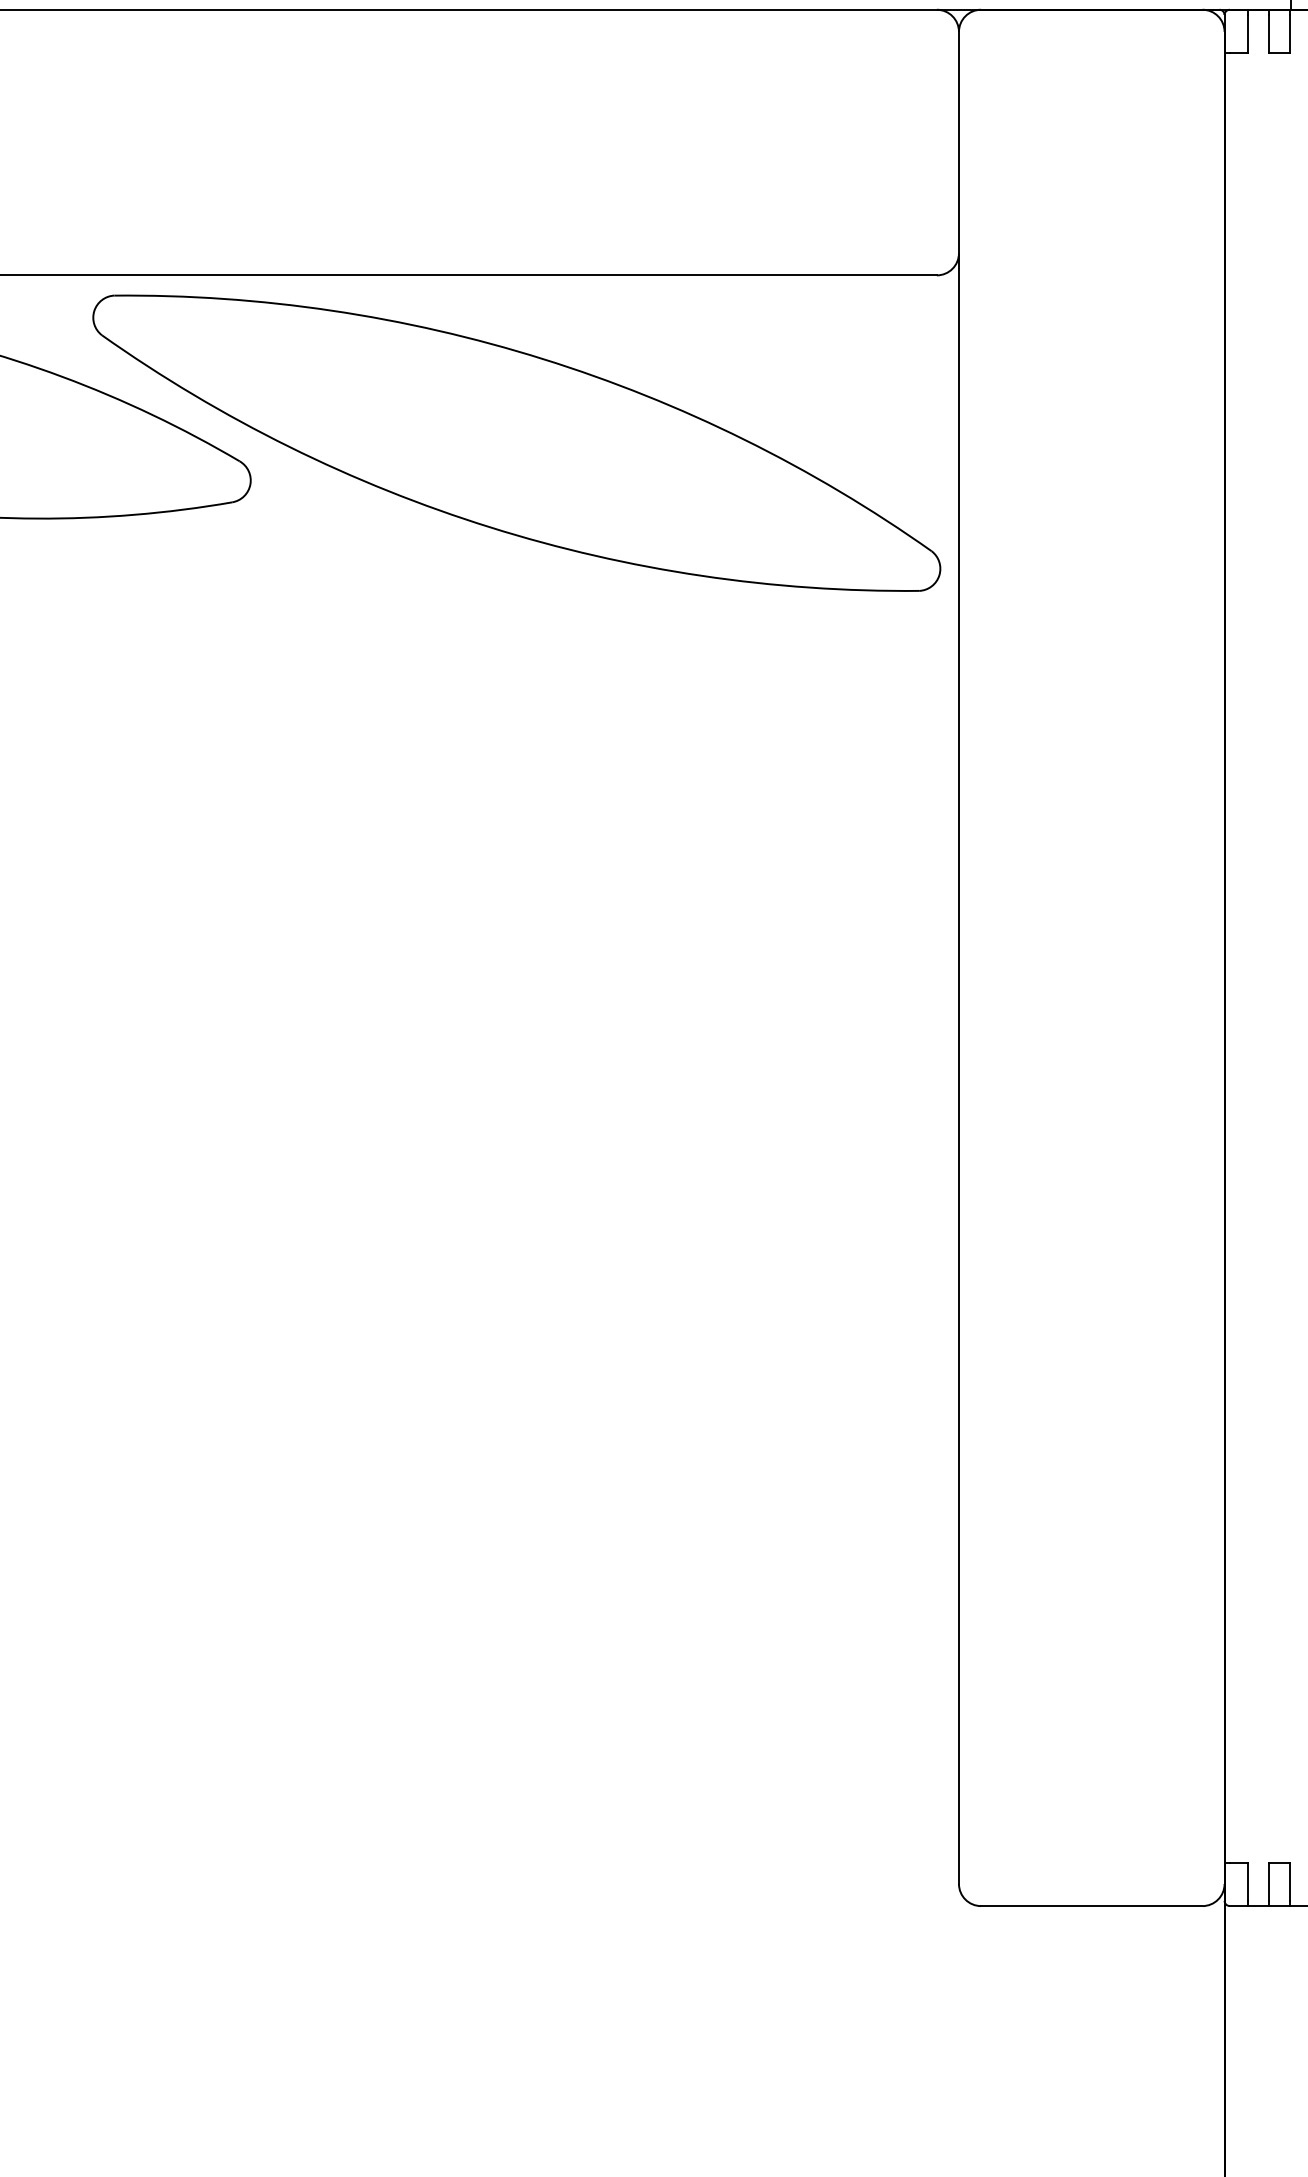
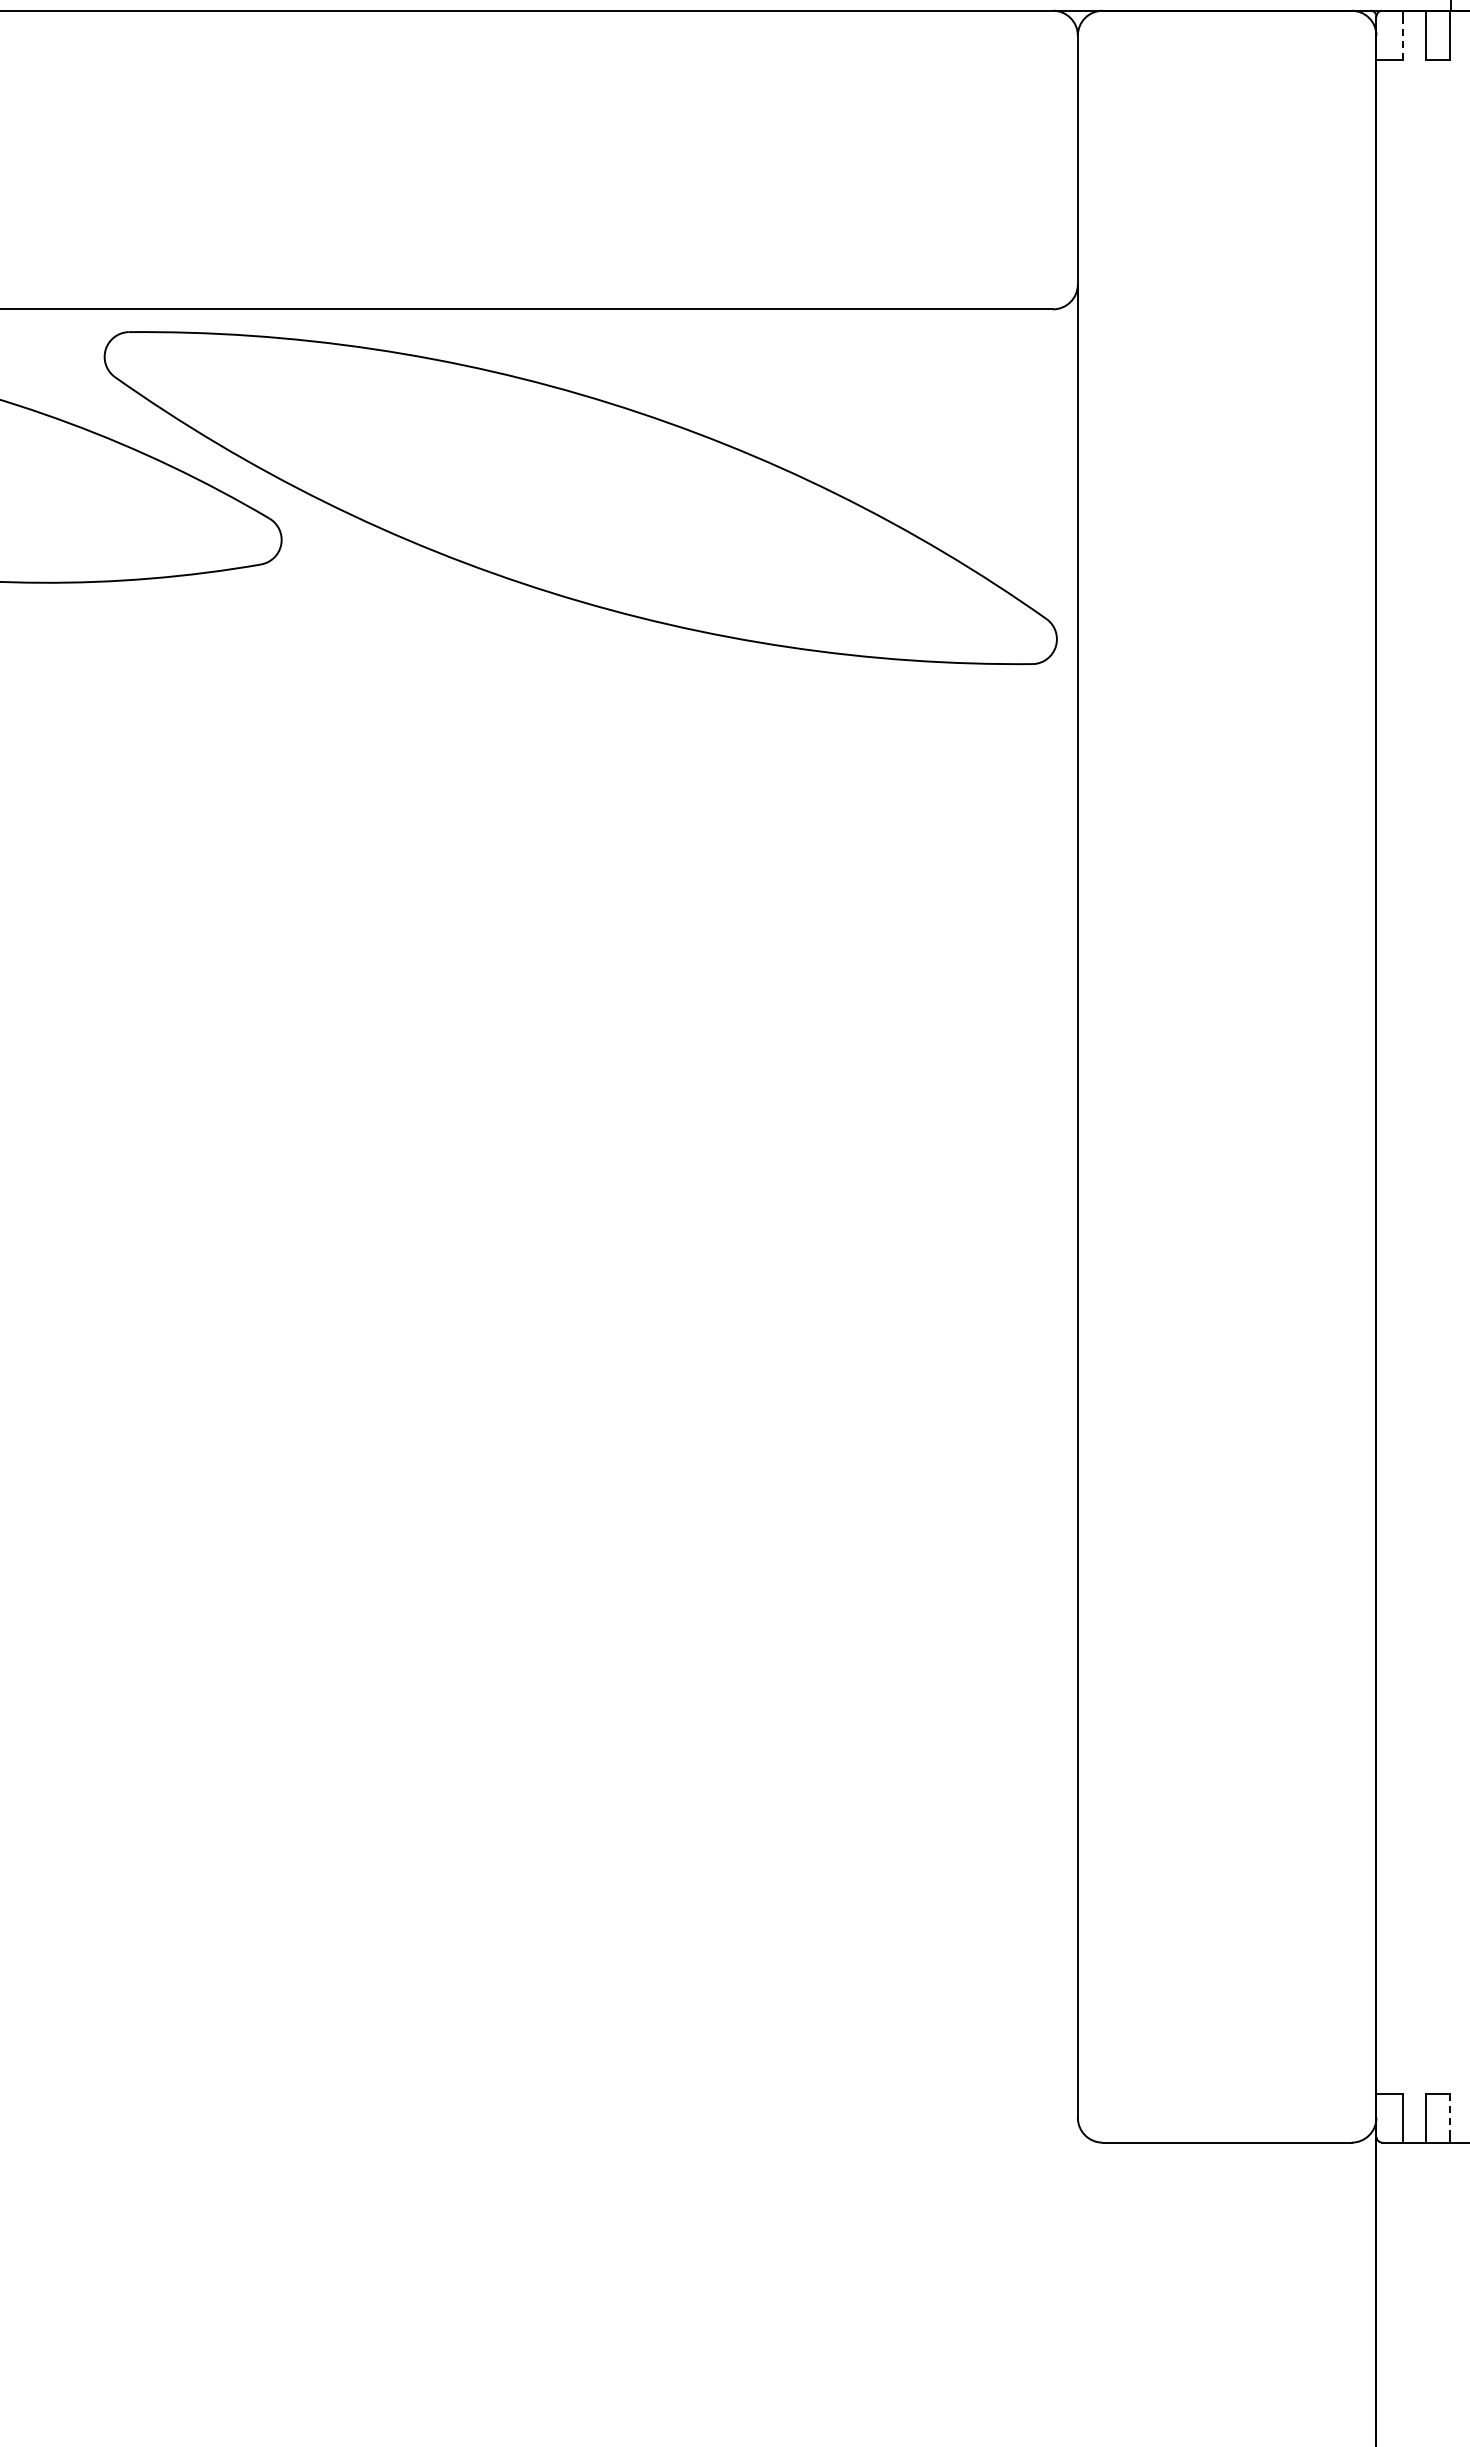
line: (1247, 34) -> (1402, 38), solid -> dashed
line: (1289, 1881) -> (1449, 2115), solid -> dashed

